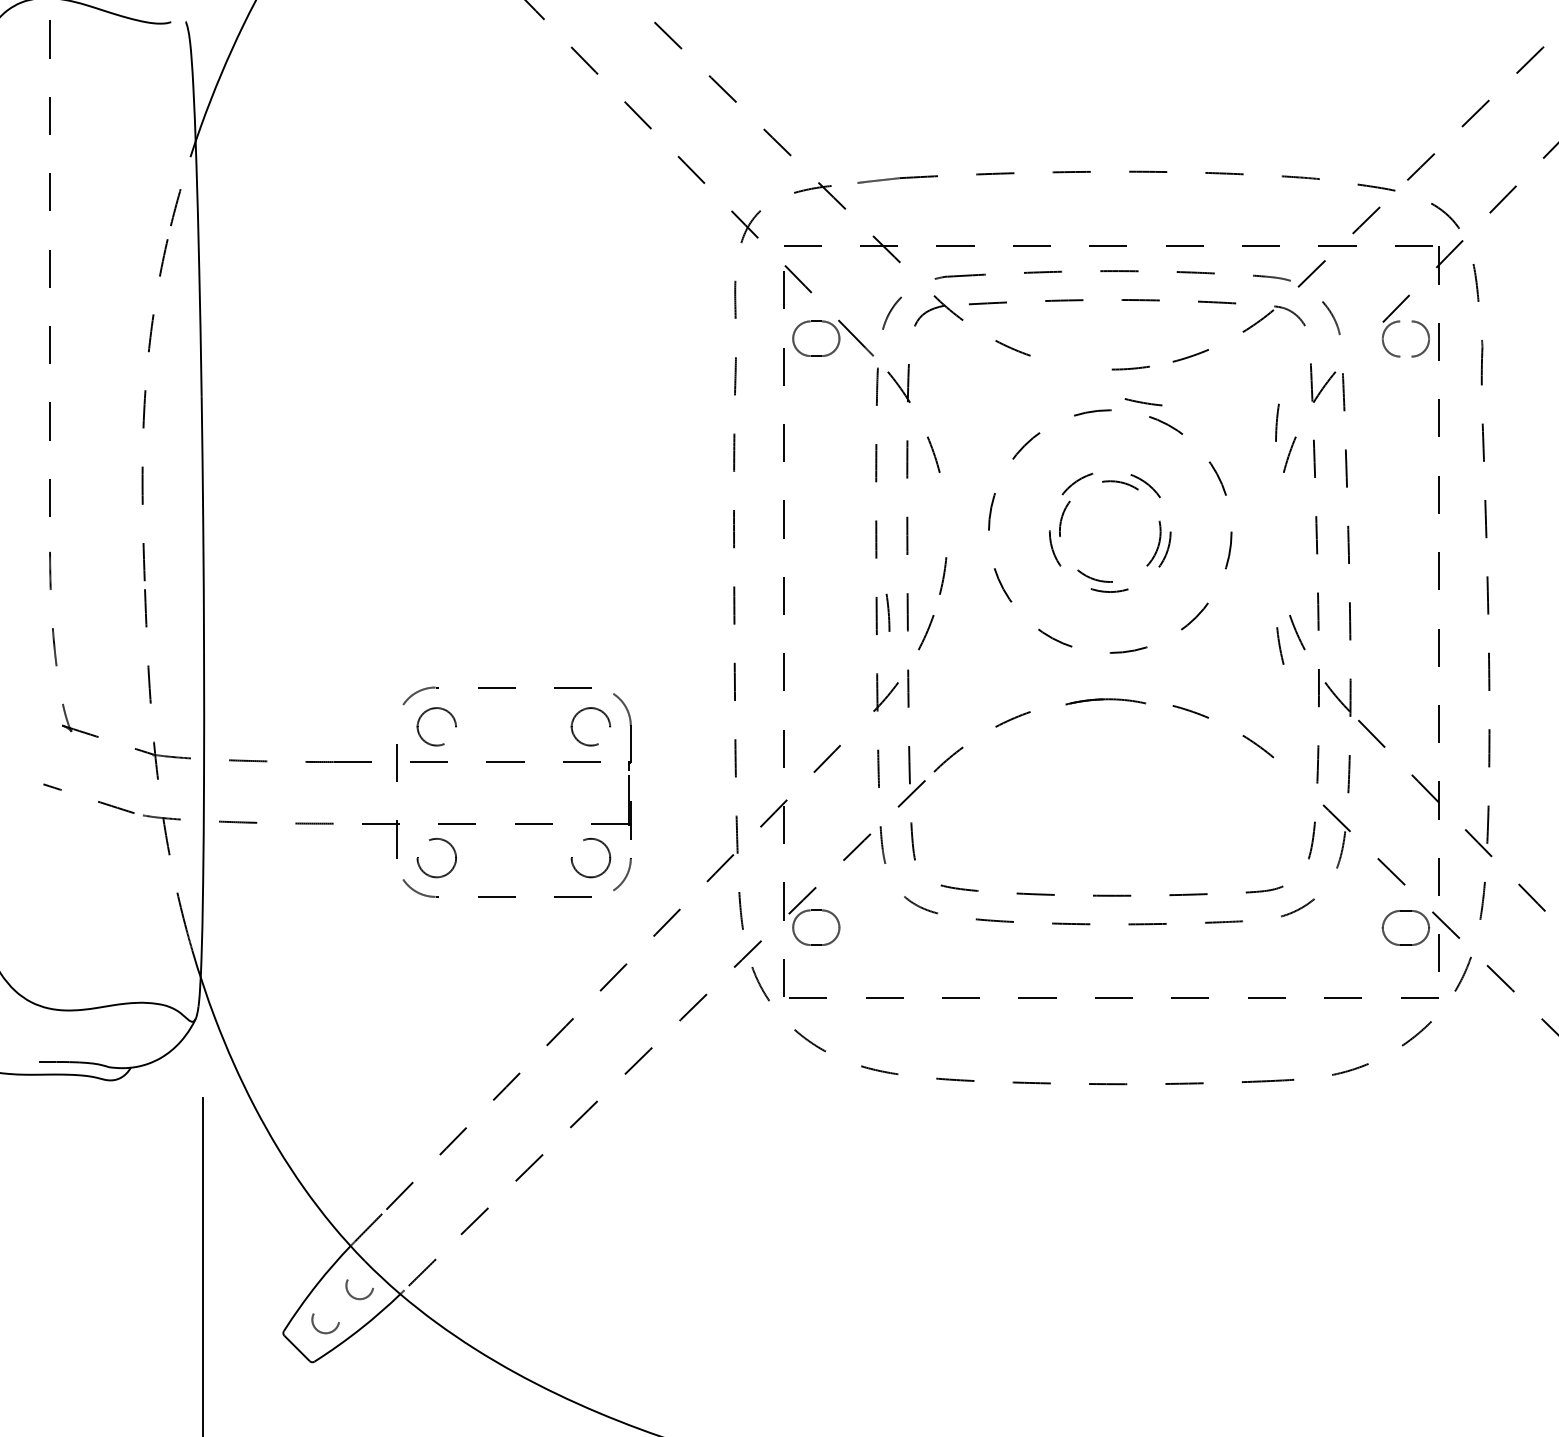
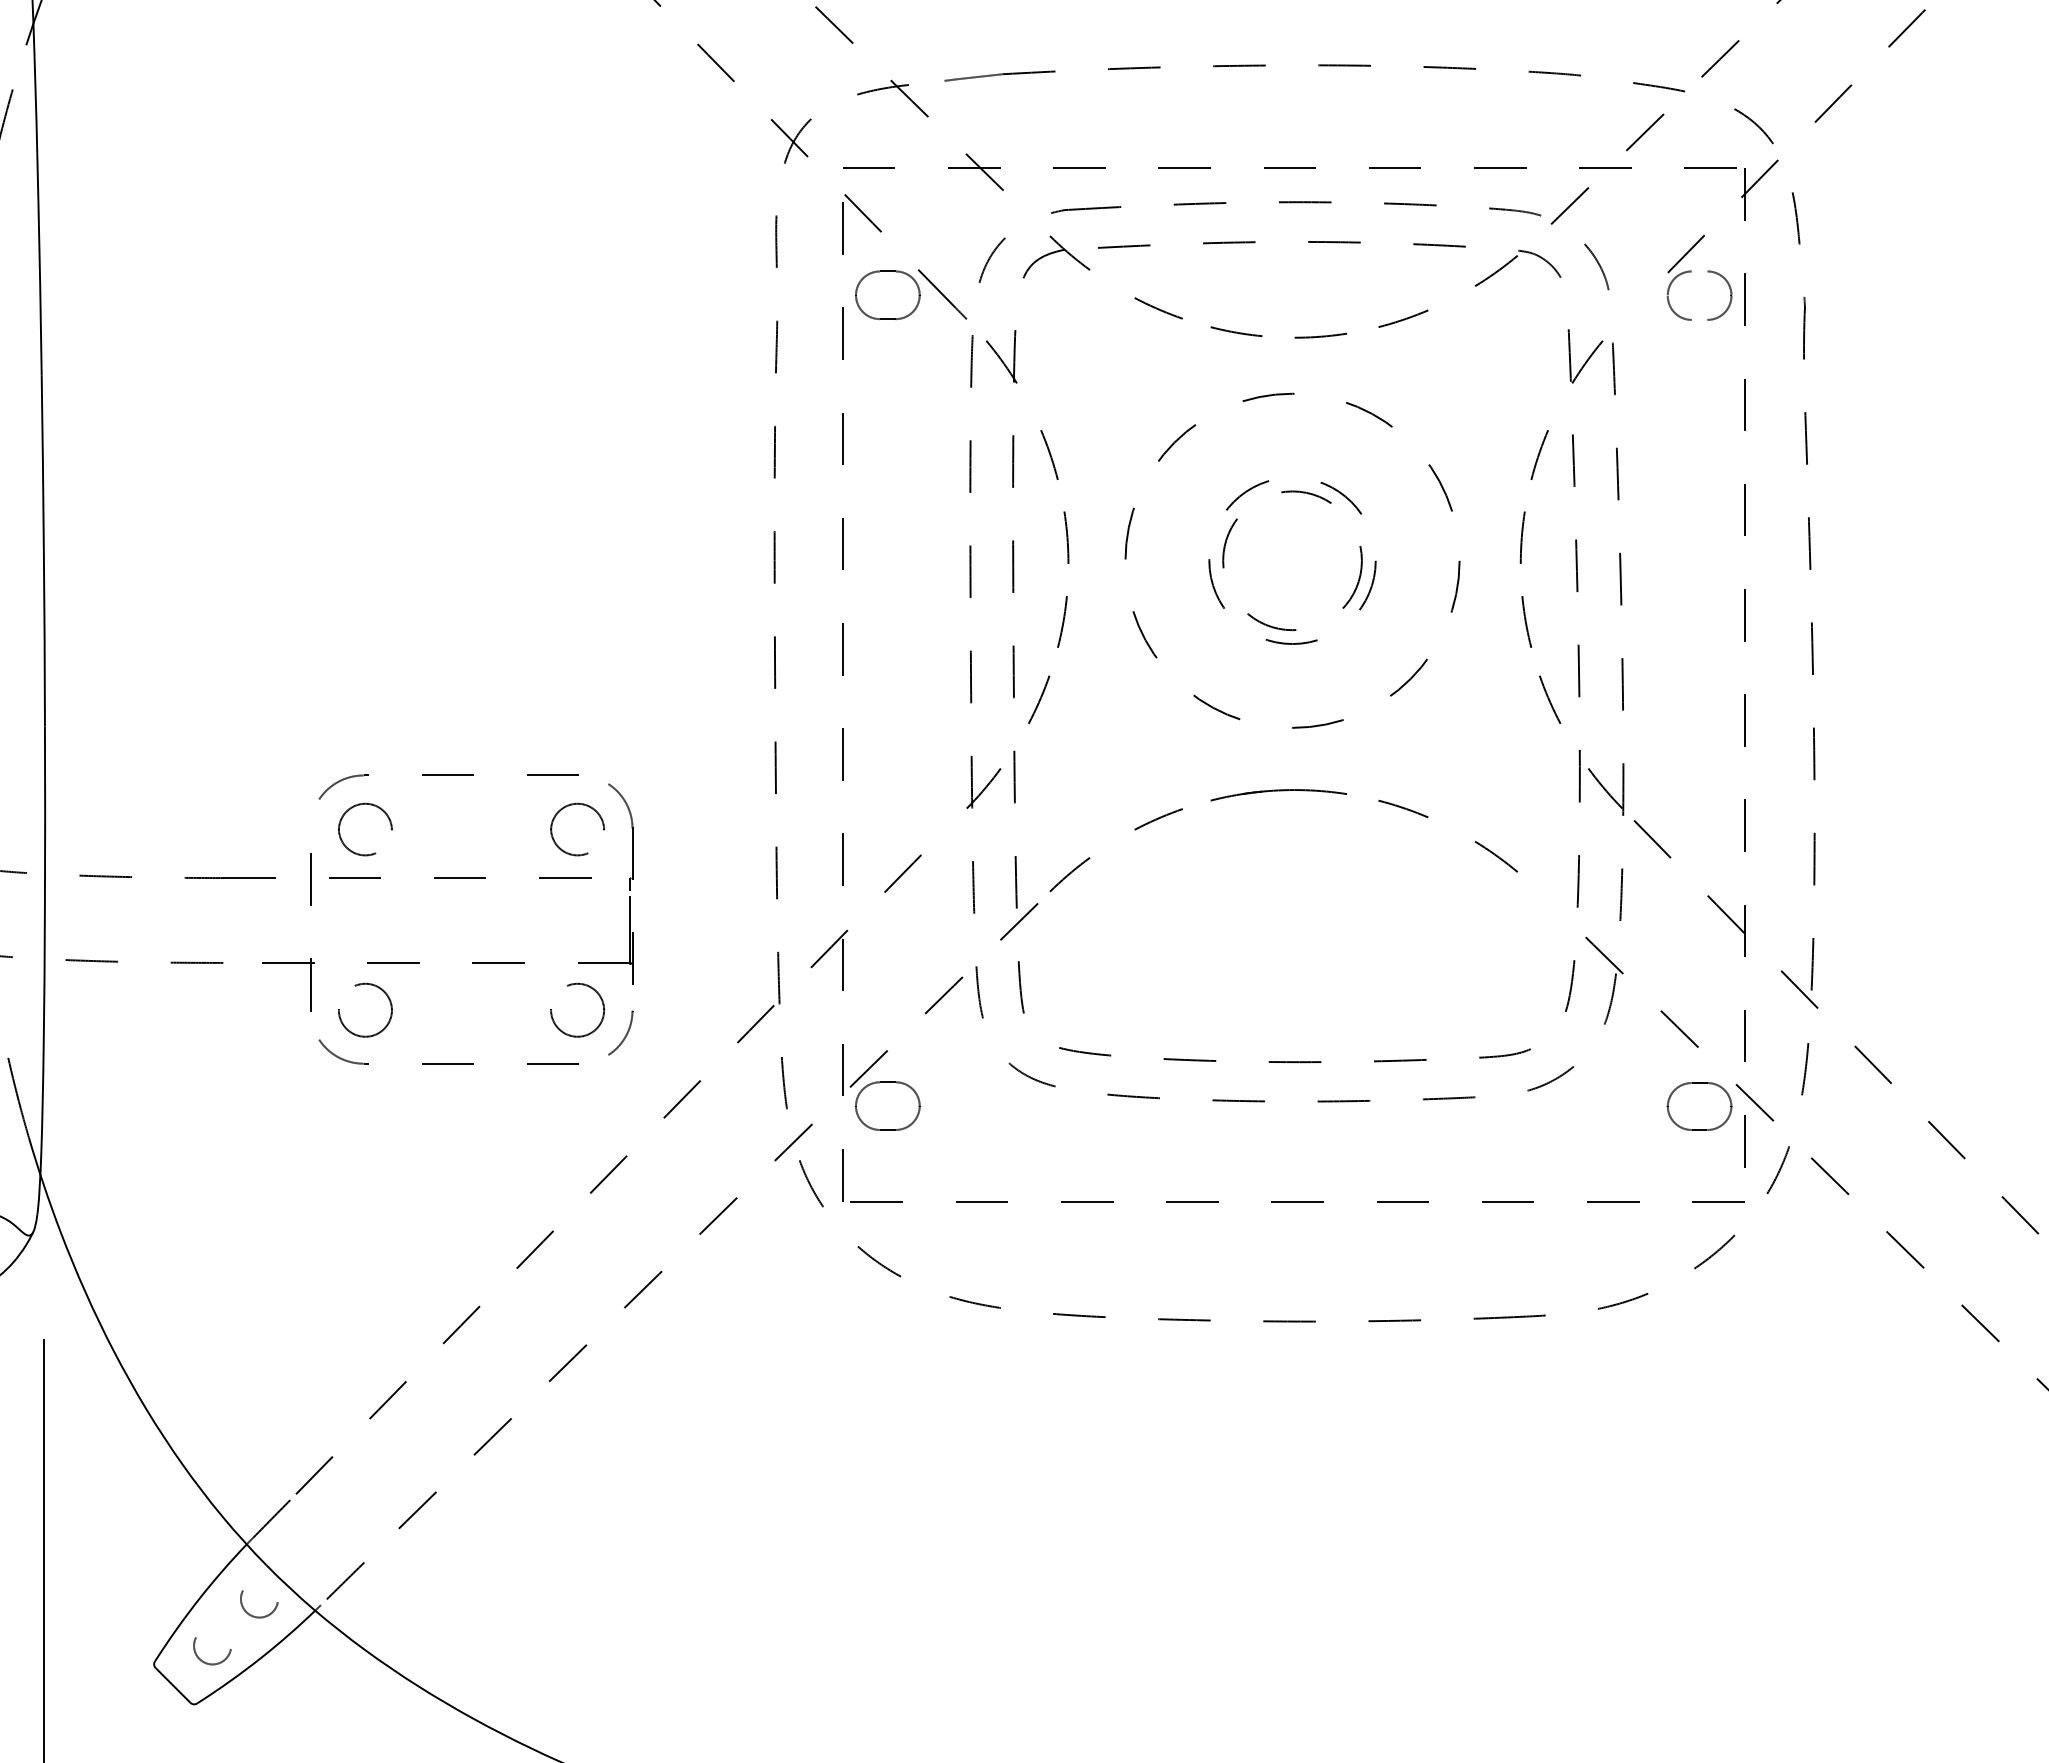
line: (1143, 402) -> (1236, 332), moved
line: (1277, 422) -> (1522, 537), moved
line: (887, 612) -> (1065, 537), moved
line: (1280, 645) -> (1526, 621), moved
part: (1099, 701) -> (1277, 794), size x1.43

